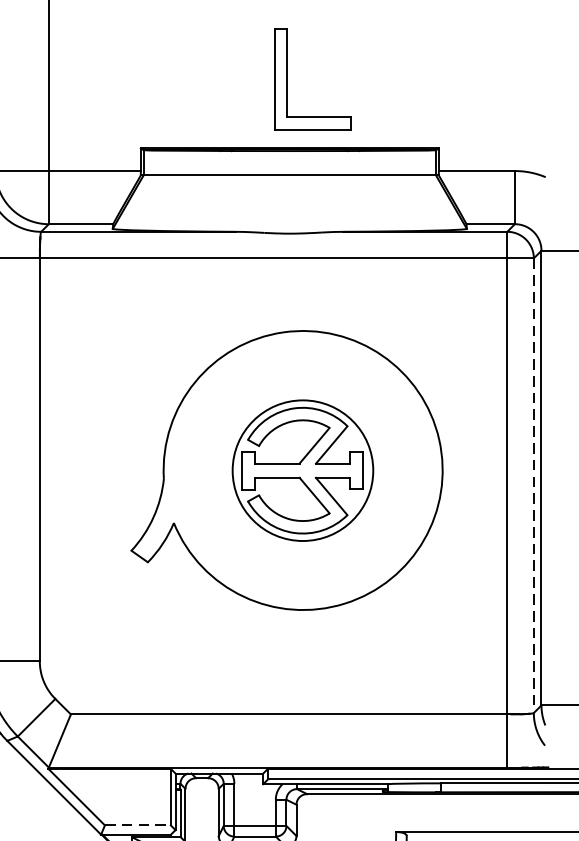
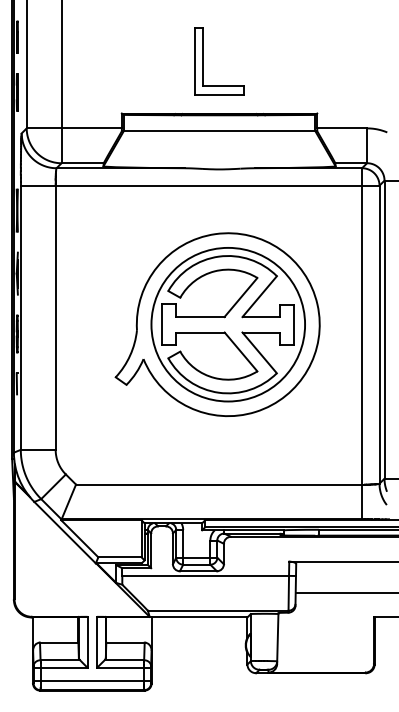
part: (288, 79) -> (203, 61), moved
part: (301, 470) -> (227, 324), size x1.67
line: (533, 486) -> (379, 335), dashed -> solid
line: (137, 825) -> (119, 557), dashed -> solid

